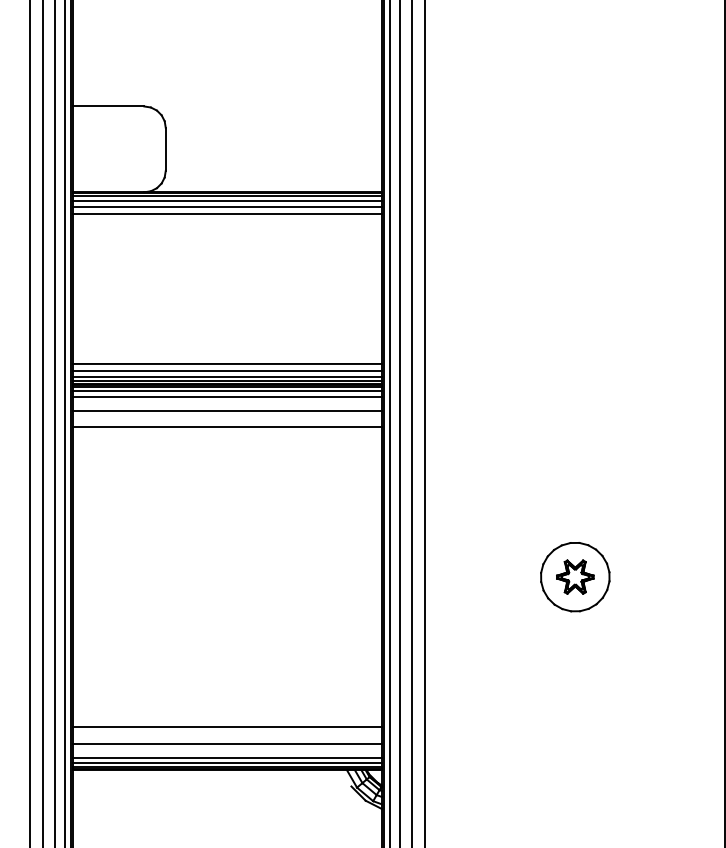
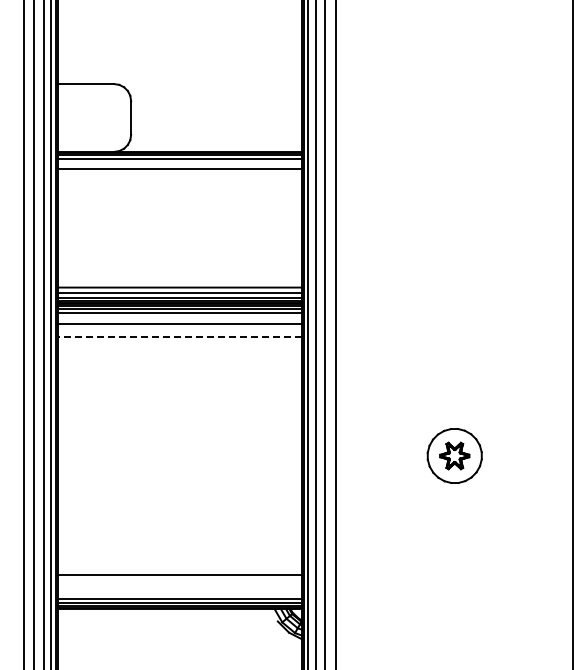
line: (226, 206) -> (179, 163), removed
line: (226, 427) -> (179, 337), solid -> dashed
line: (226, 743) -> (179, 587), removed

